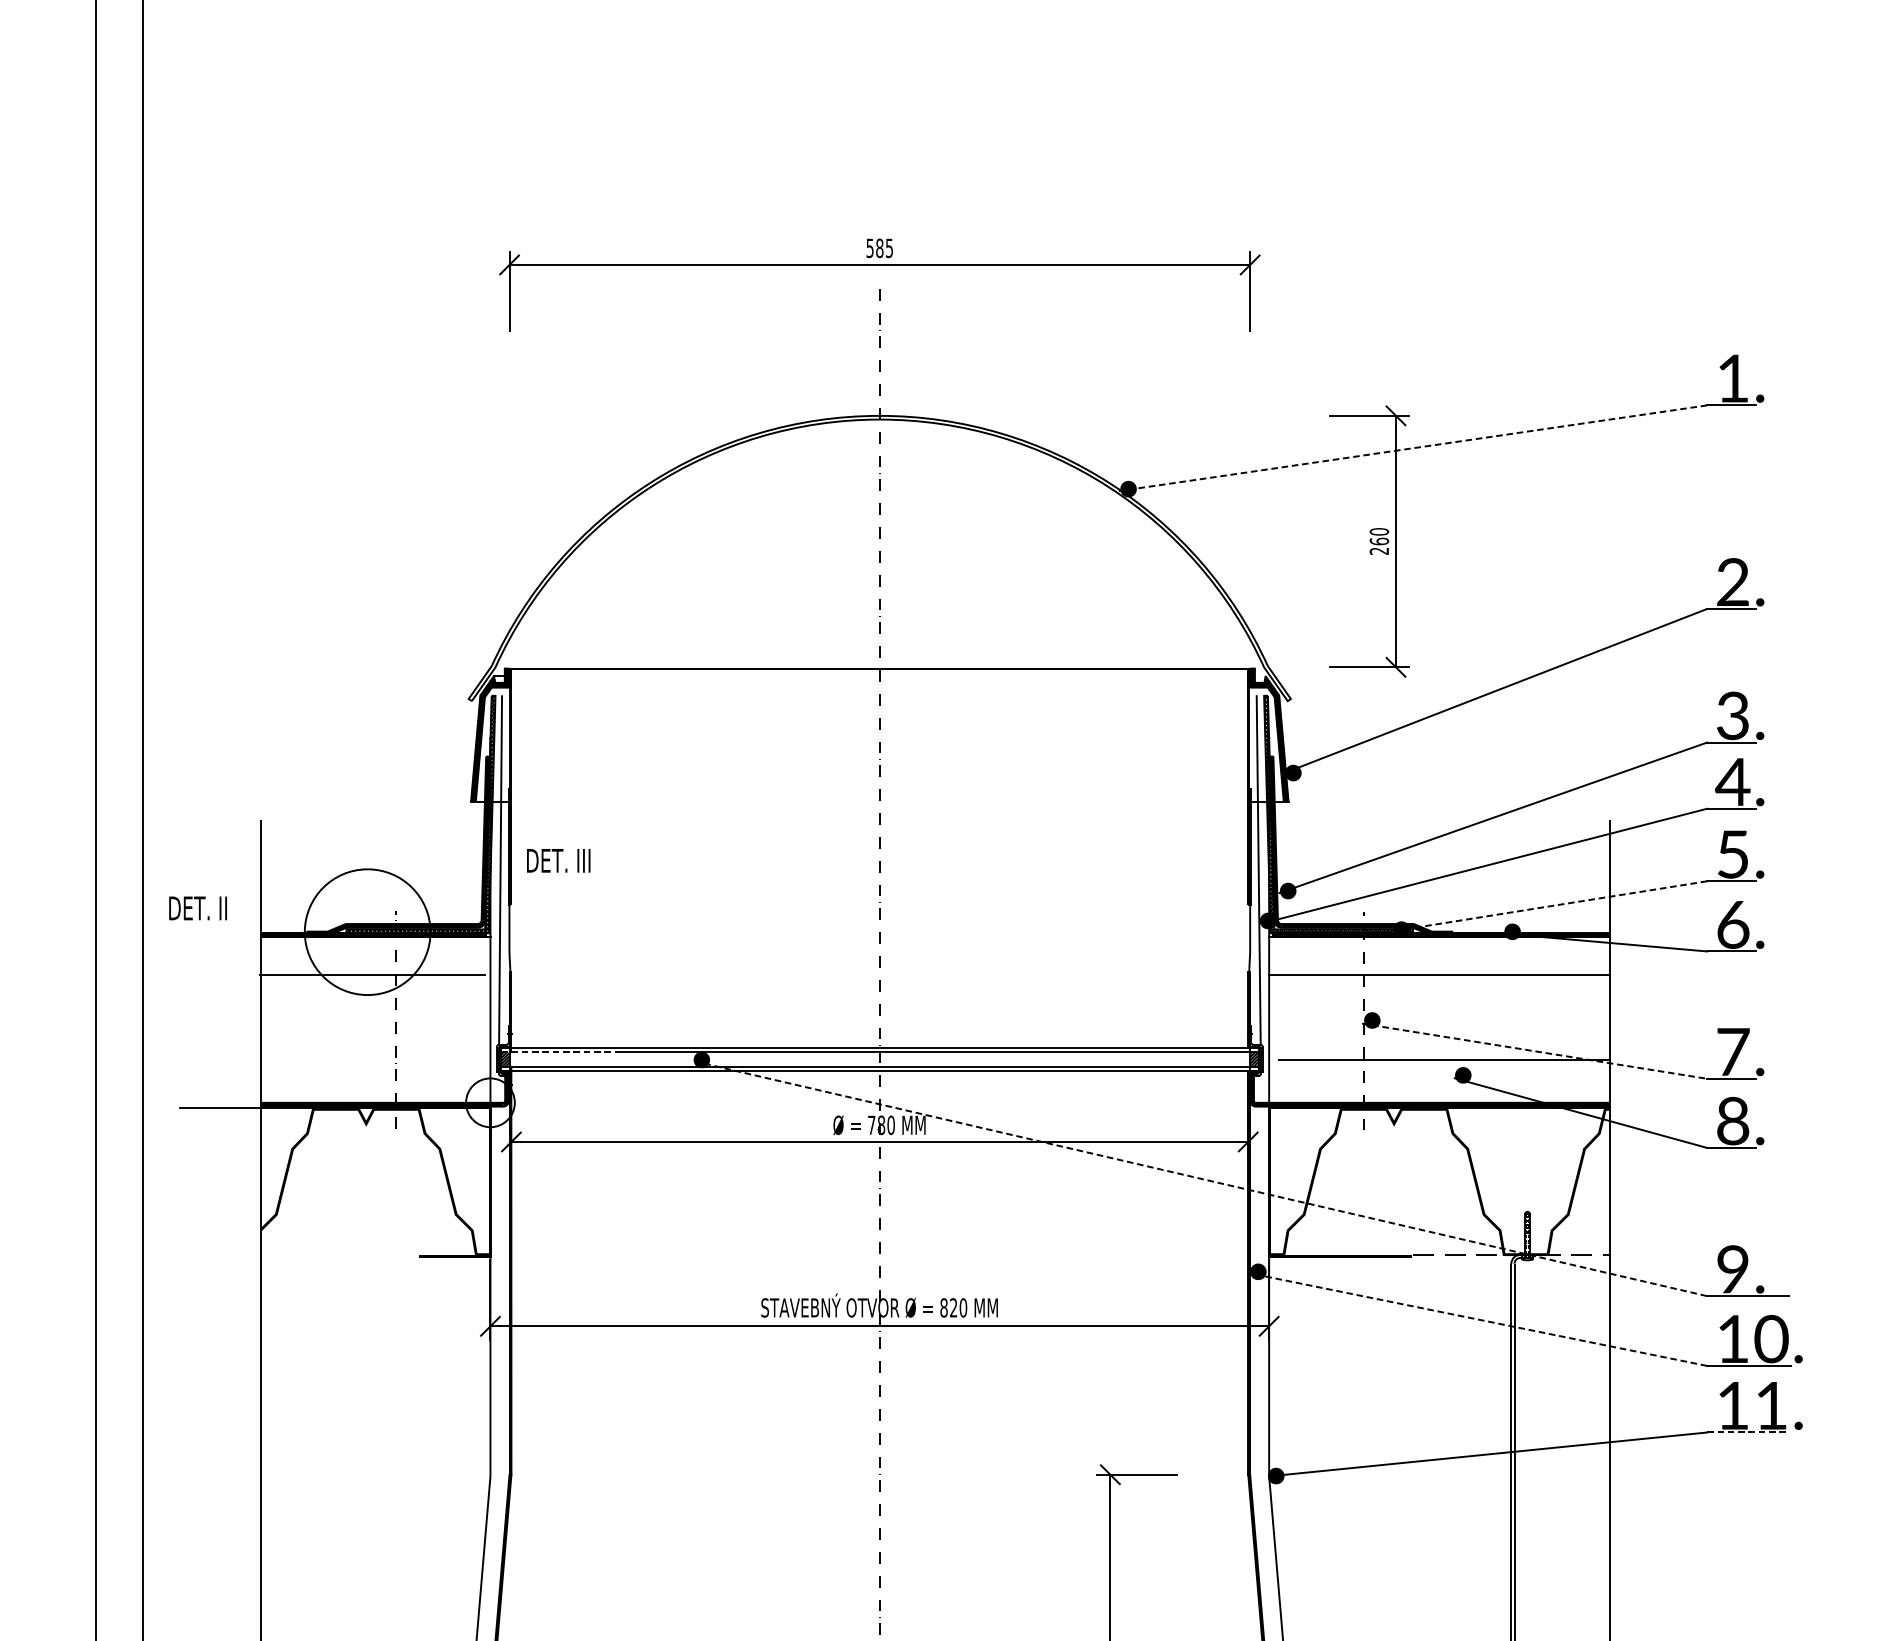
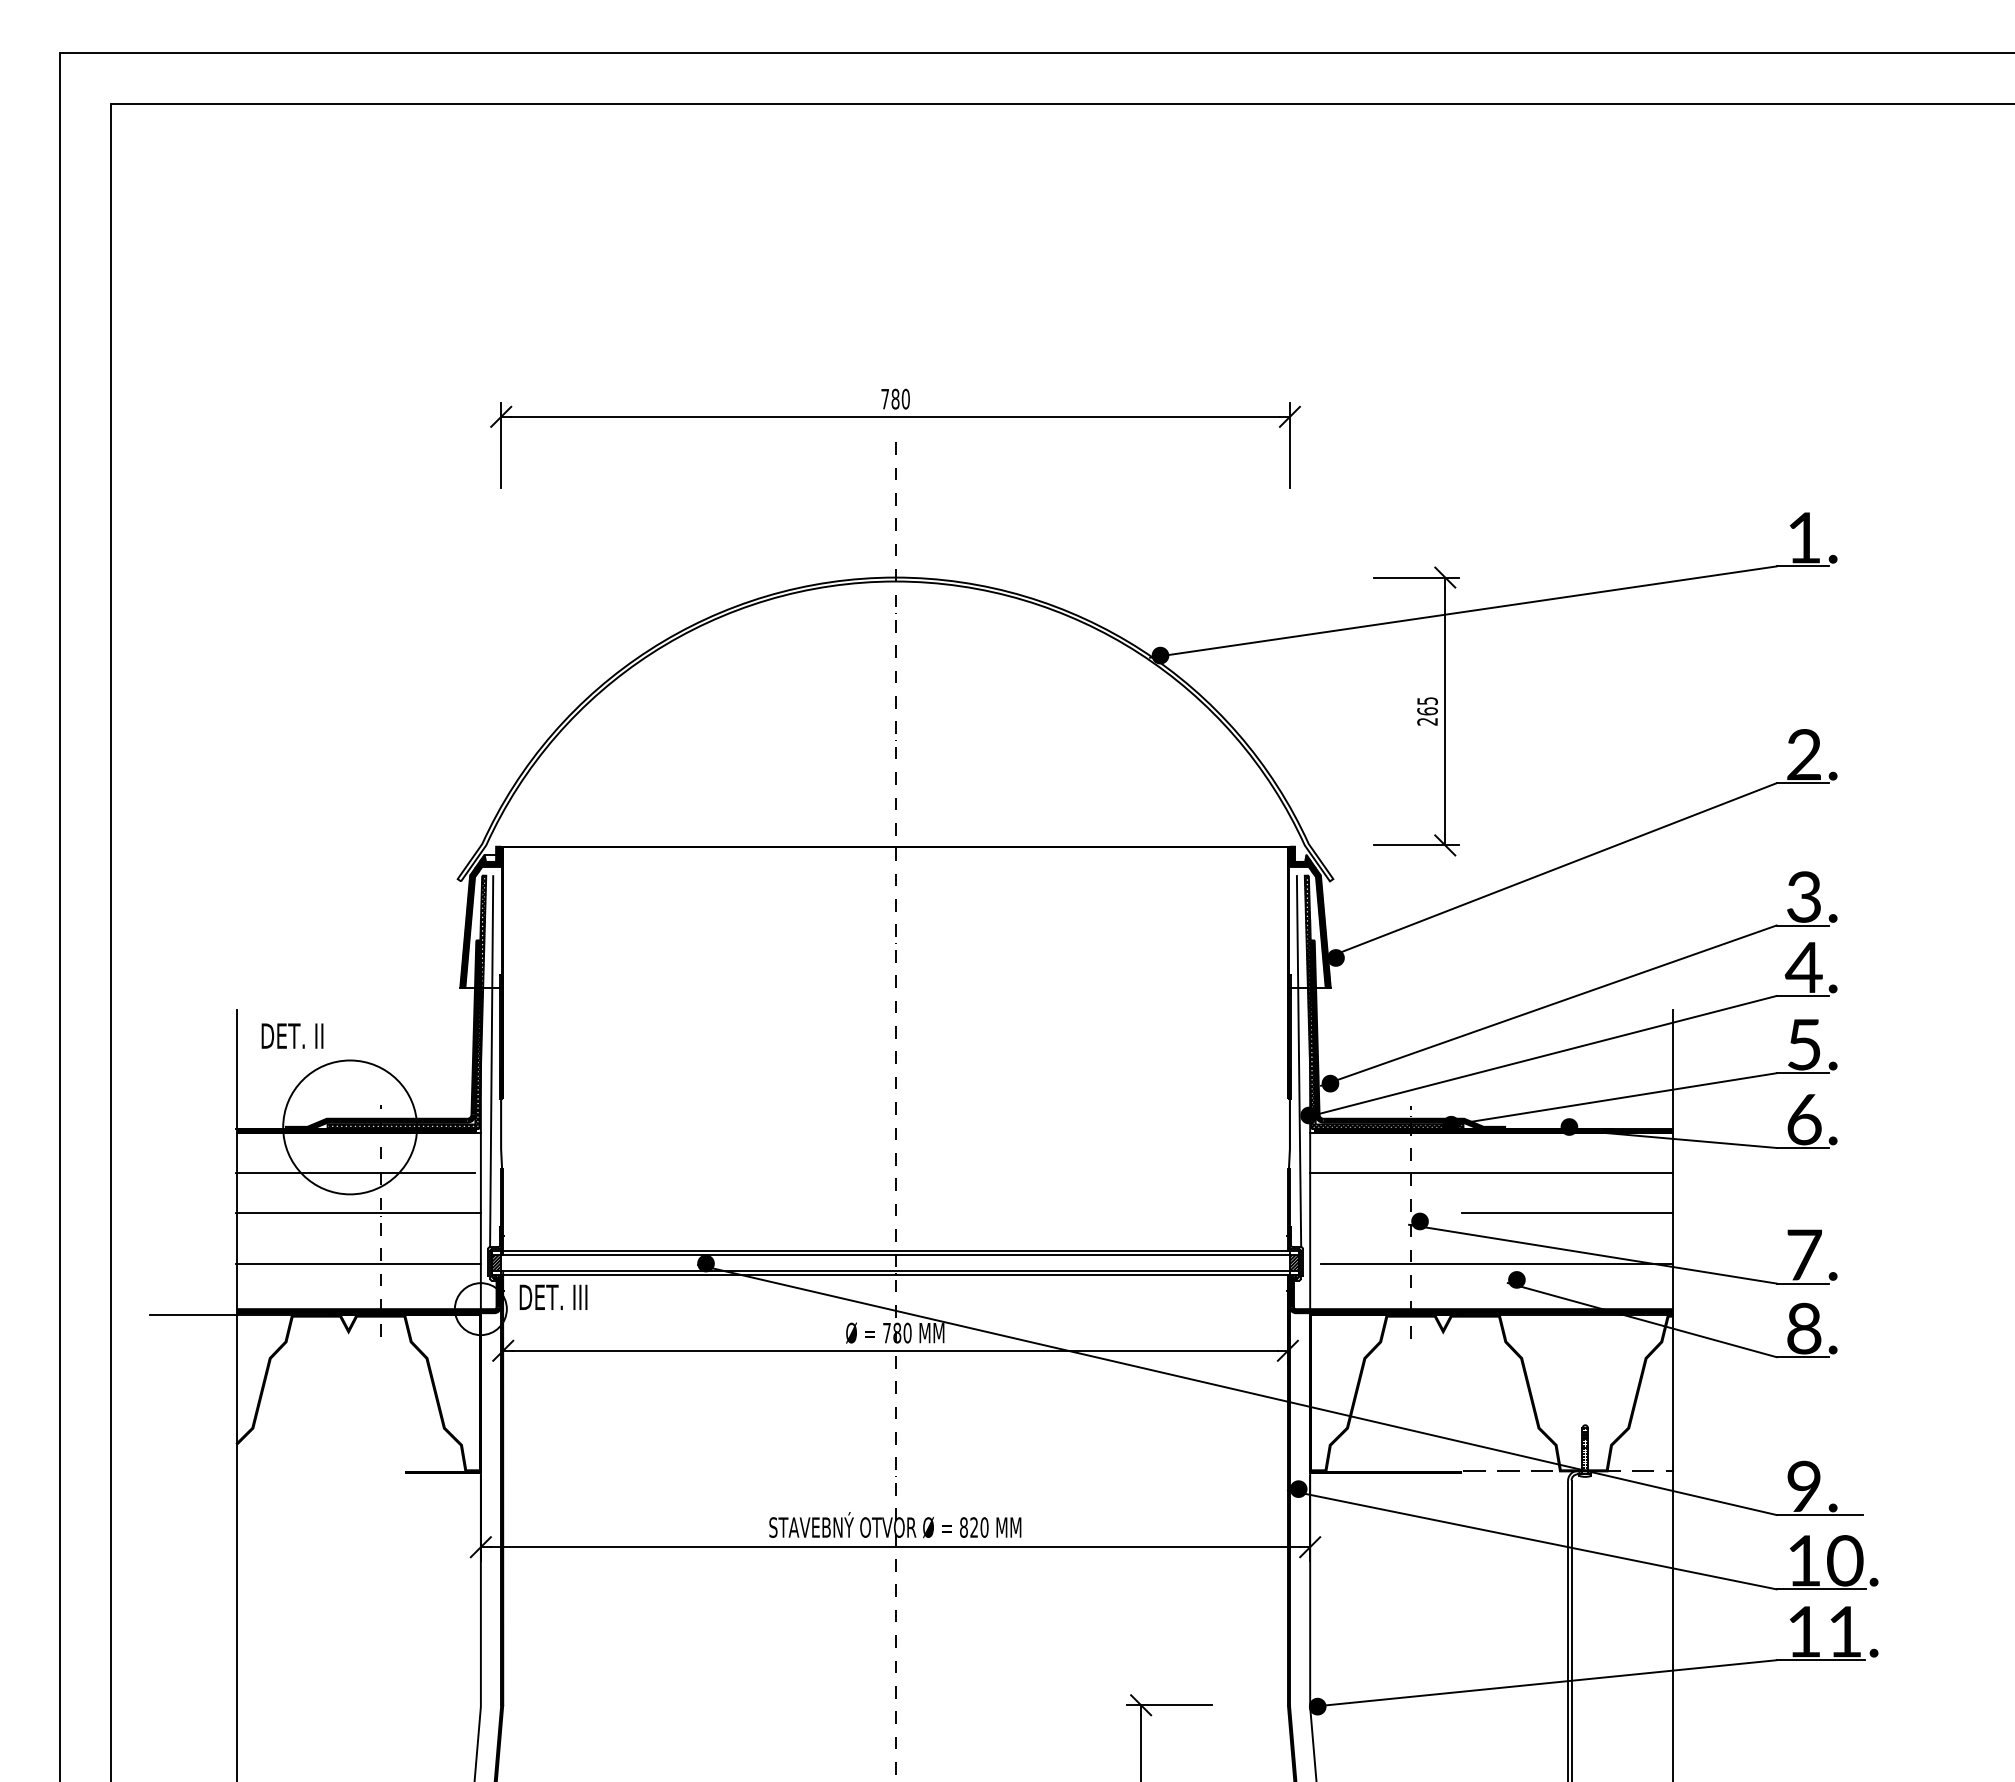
text: (879, 247) -> (895, 398), 585 -> 780
line: (1413, 448) -> (1463, 612), dashed -> solid
text: (1379, 532) -> (1427, 701), 260 -> 265
text: (558, 859) -> (553, 1296), moved
line: (1549, 905) -> (1608, 1099), dashed -> solid
text: (198, 907) -> (292, 1035), moved
line: (374, 1013) -> (357, 1213), added
line: (1509, 1013) -> (1566, 1213), added
line: (1535, 1051) -> (1593, 1254), dashed -> solid
line: (559, 1052) -> (554, 1255), dashed -> solid
line: (374, 1060) -> (357, 1264), added
line: (1200, 1179) -> (1237, 1390), dashed -> solid
line: (1476, 1319) -> (1531, 1539), dashed -> solid
line: (1749, 1432) -> (1821, 1660), dashed -> solid

